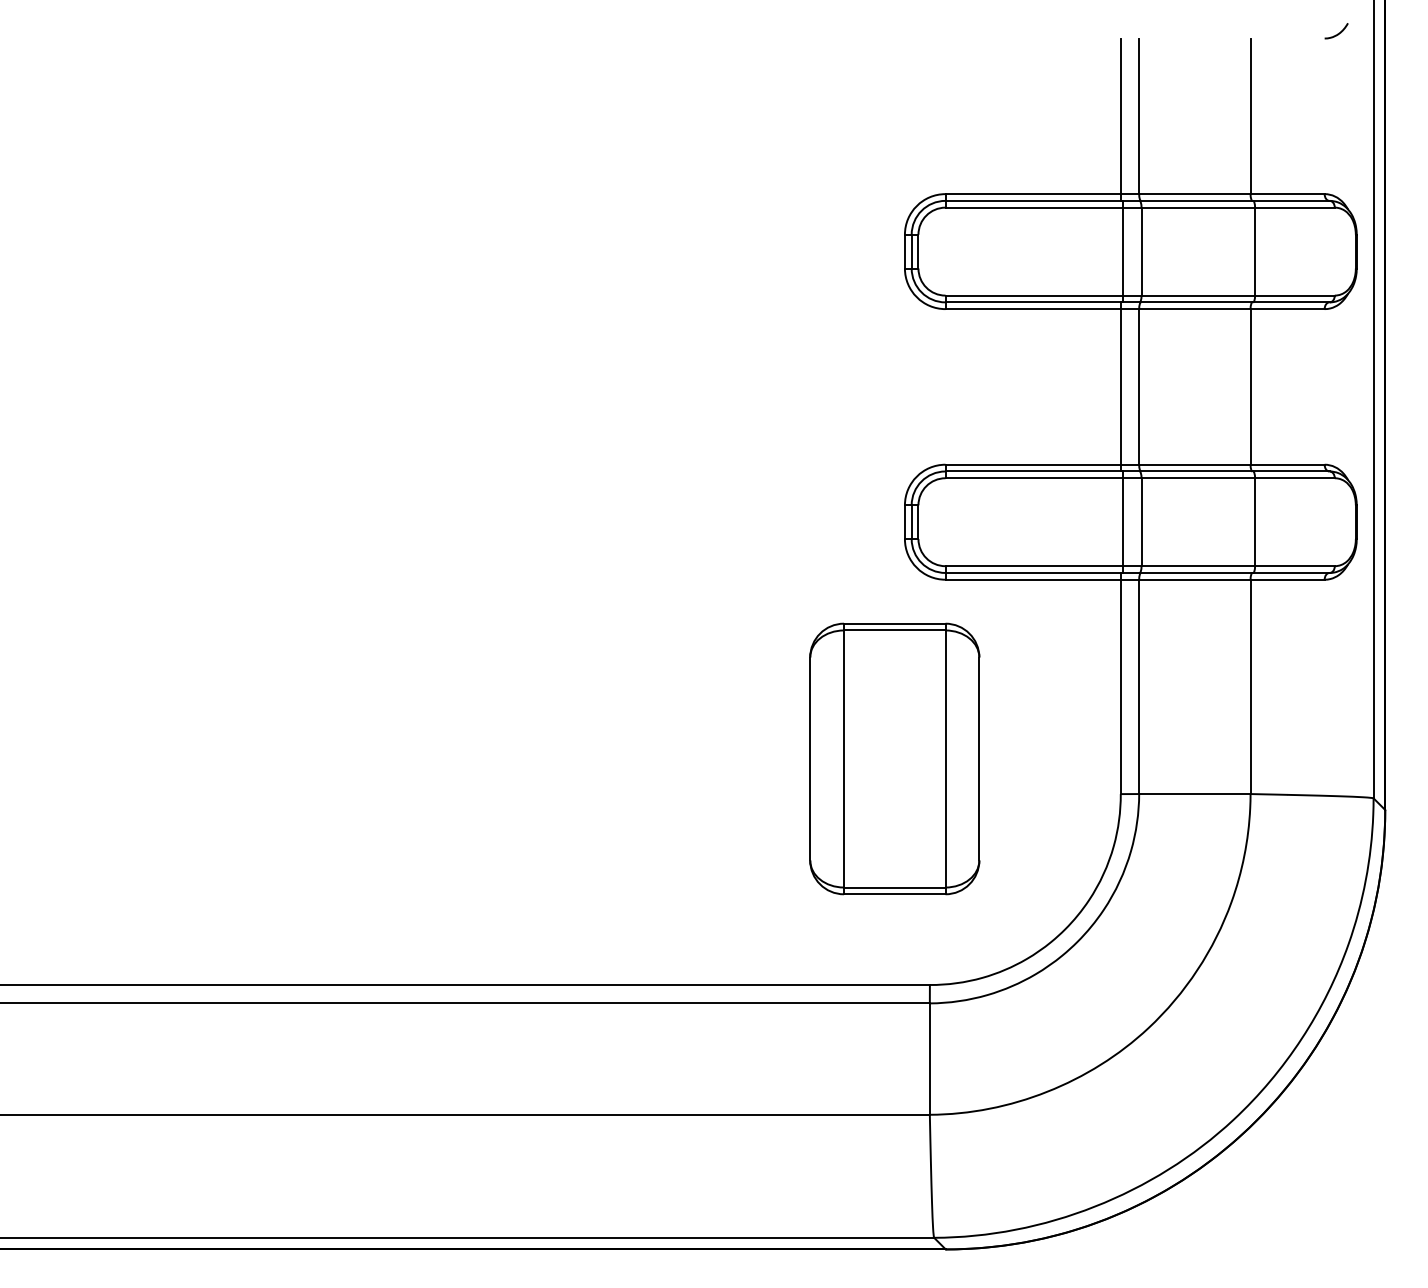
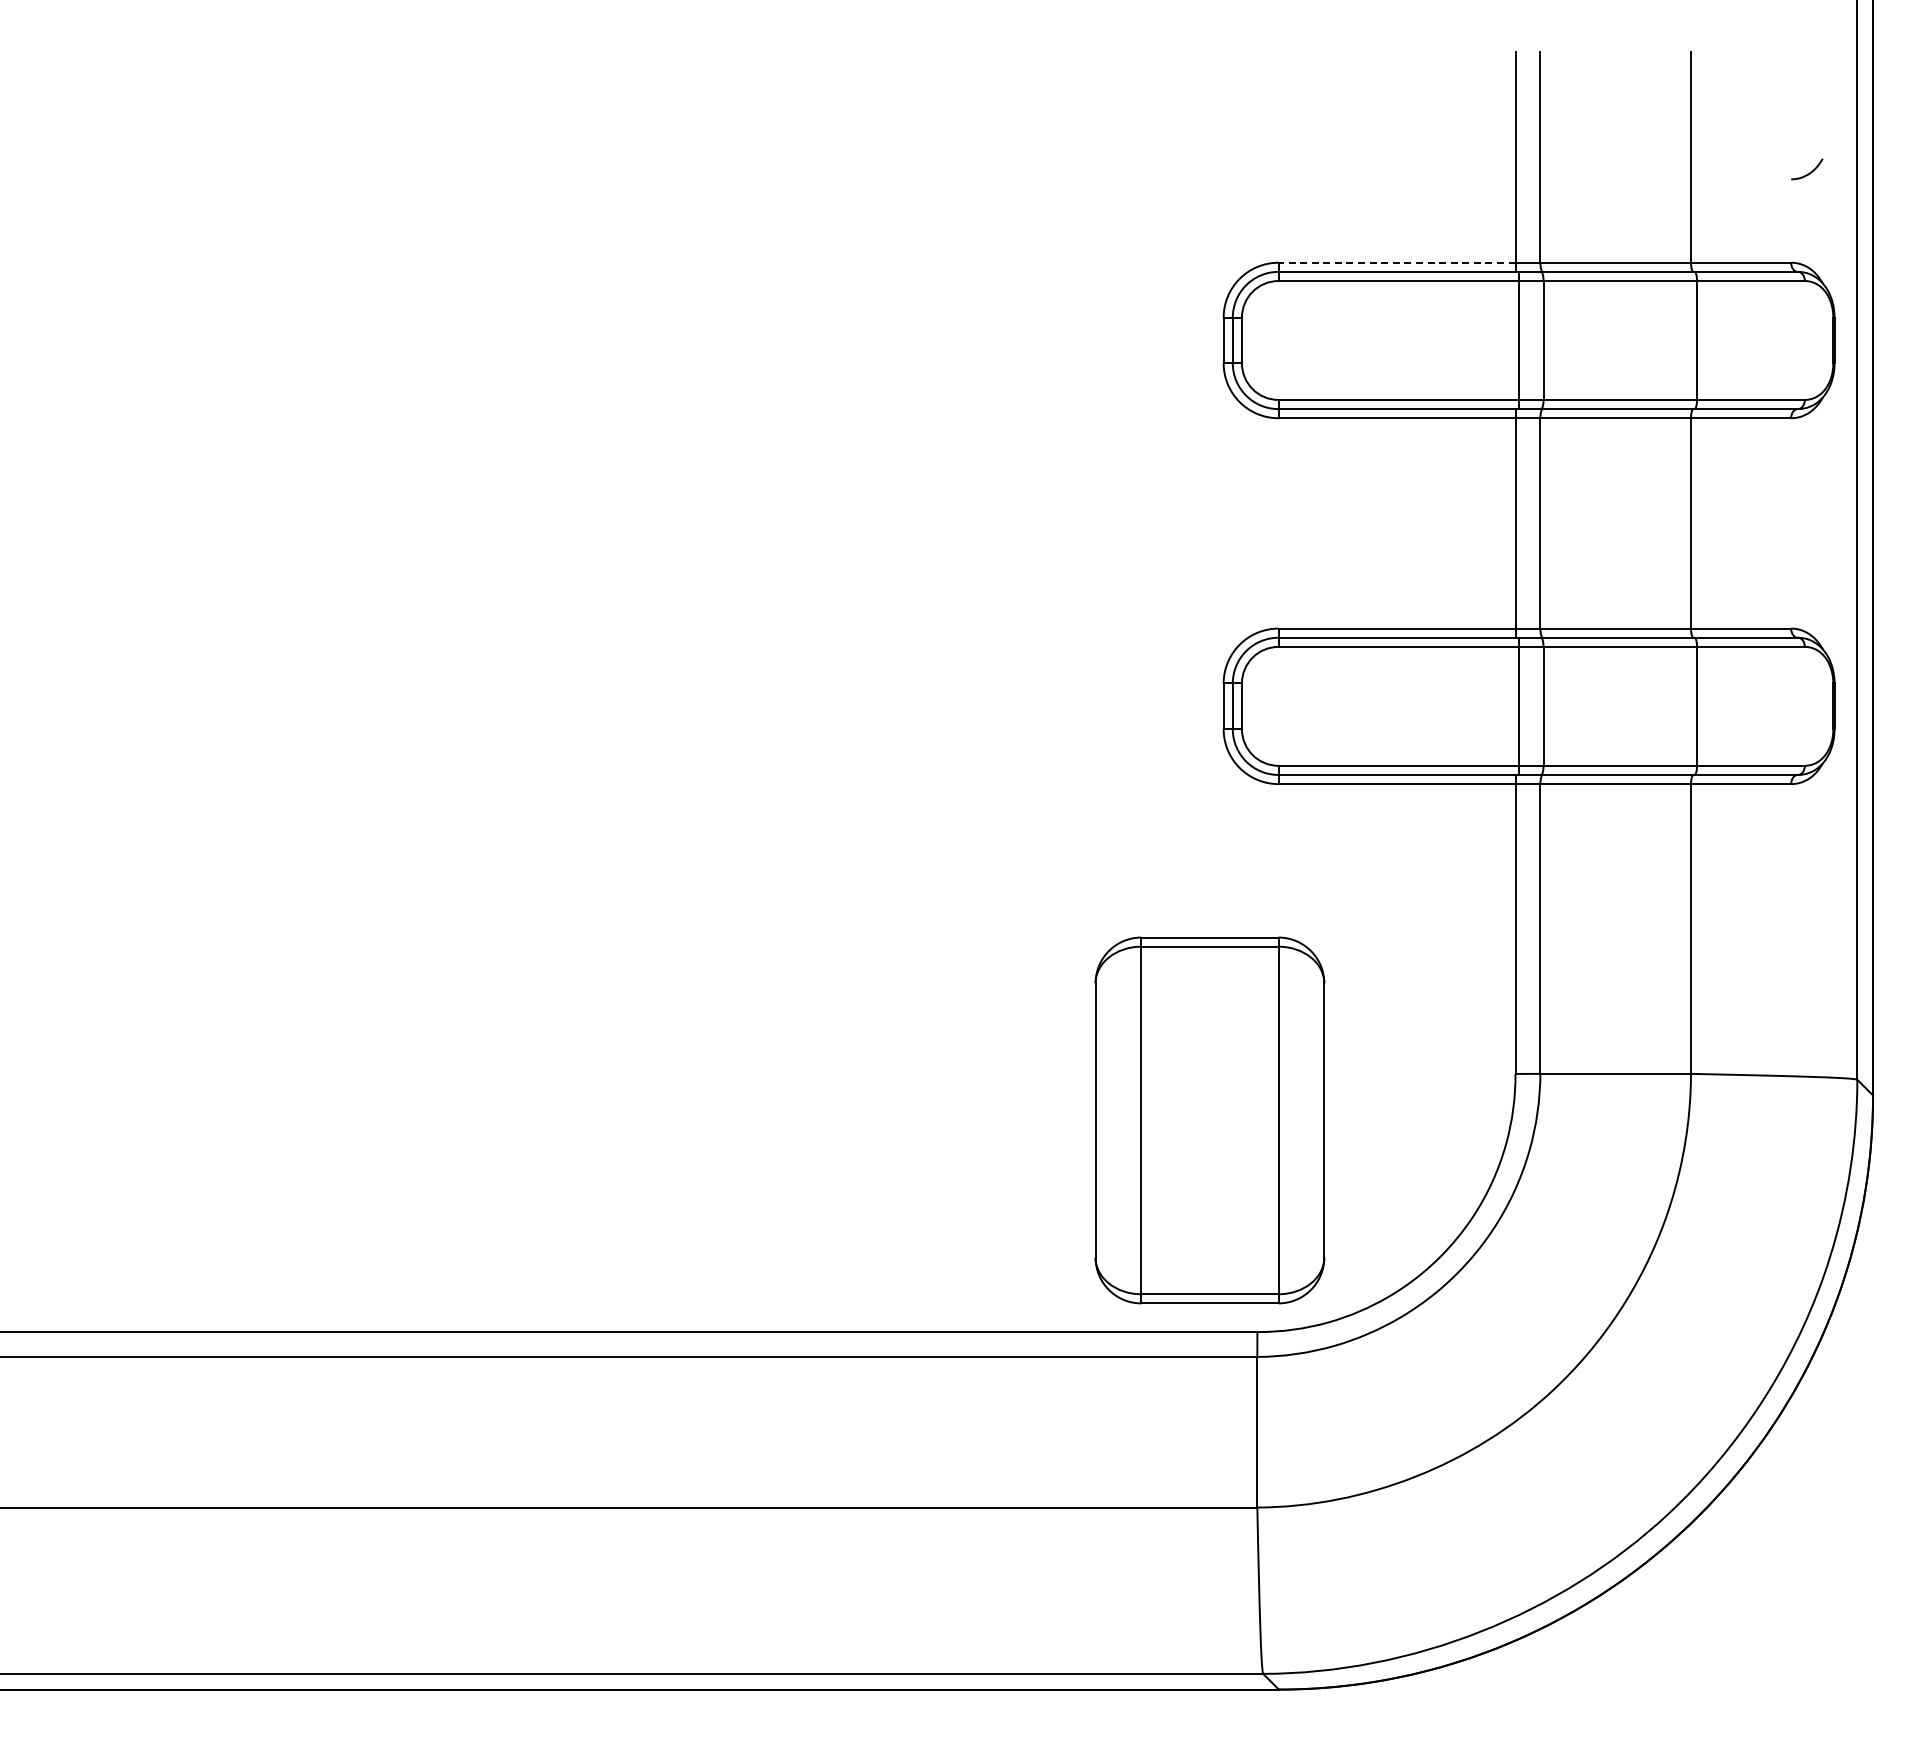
curve: (1338, 32) -> (1810, 171), moved
line: (1032, 193) -> (1396, 262), solid -> dashed
part: (894, 759) -> (1209, 1120), moved

